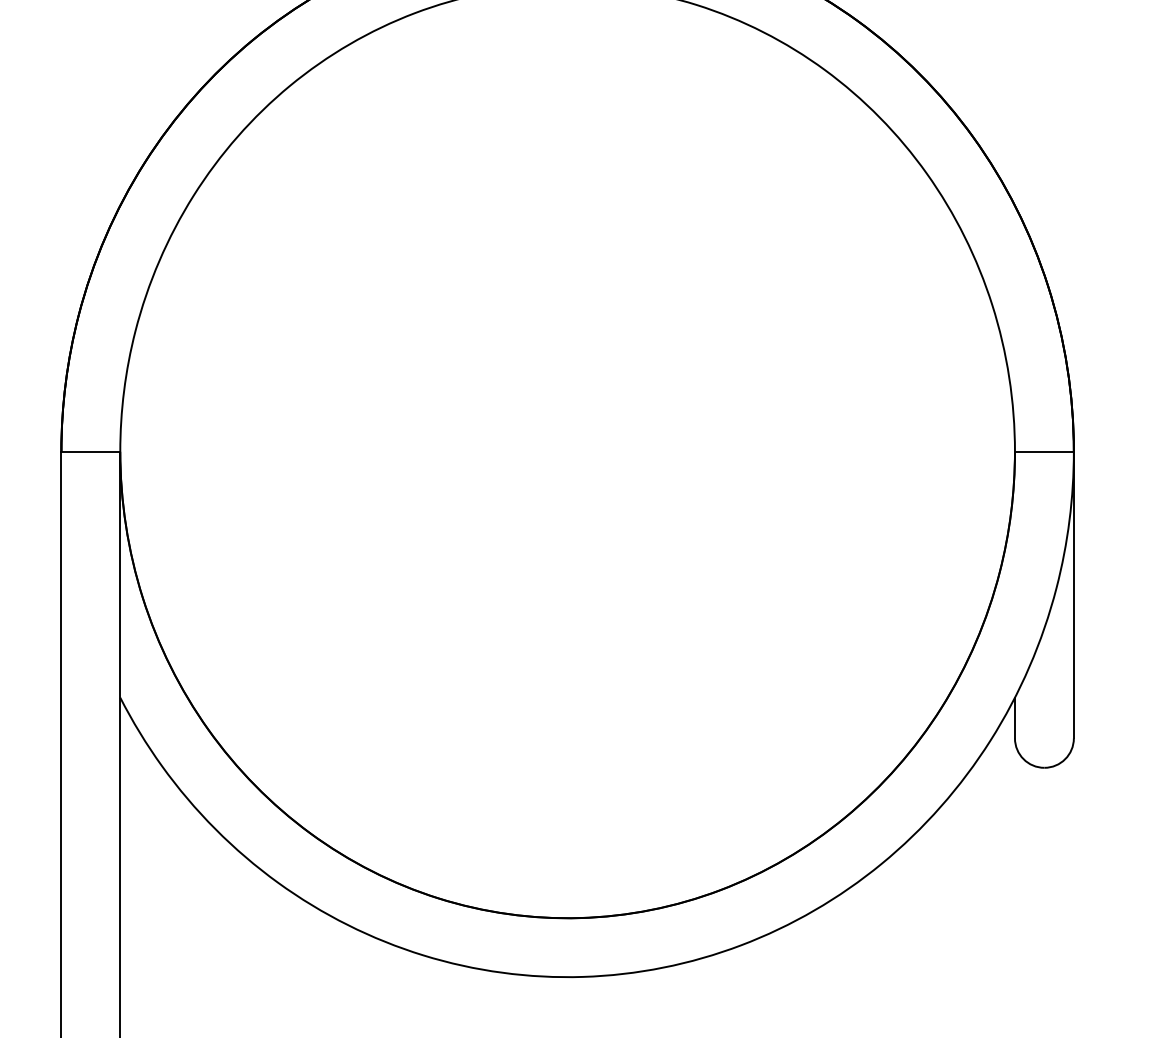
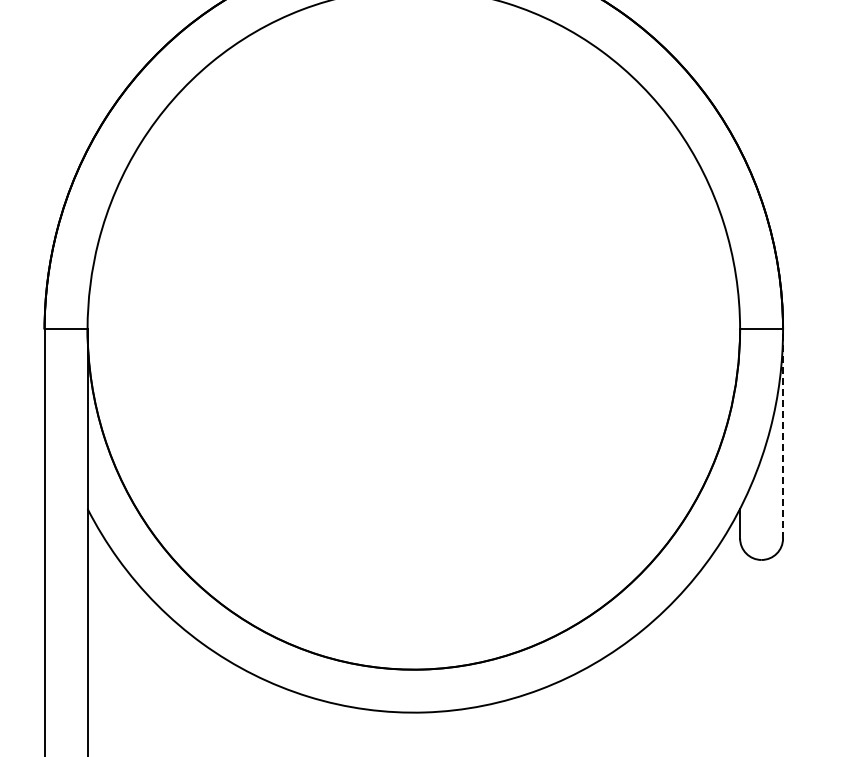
line: (1074, 594) -> (783, 433), solid -> dashed

